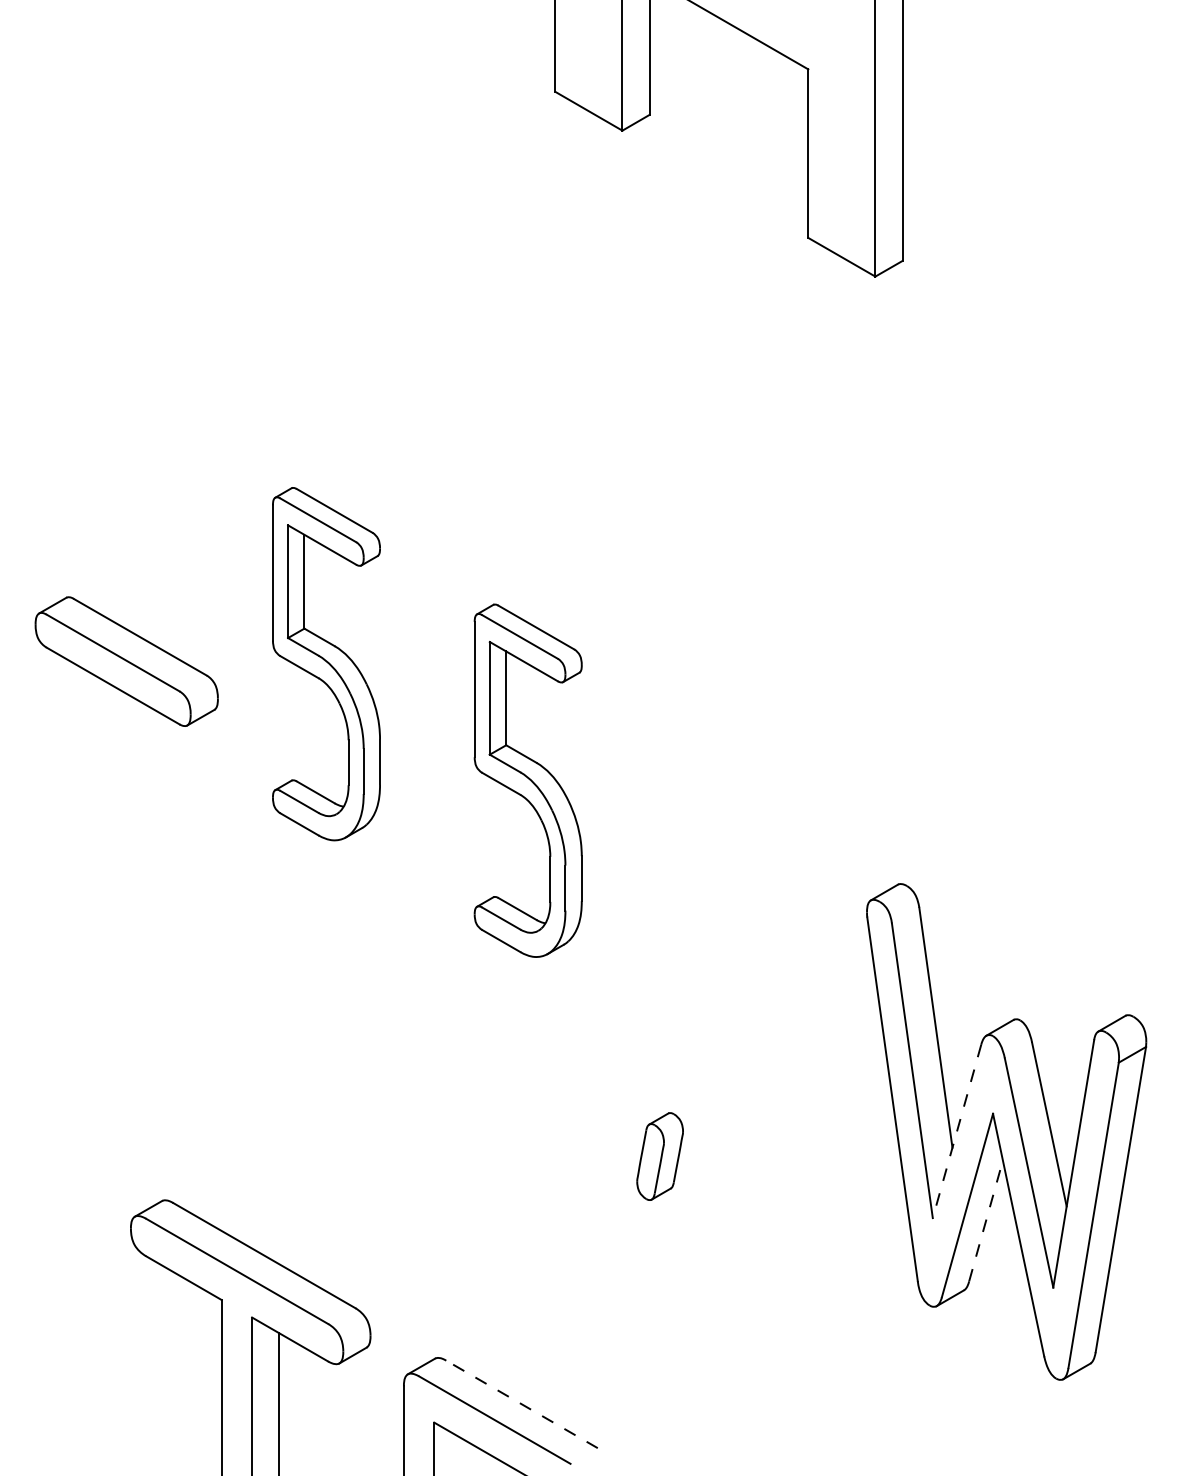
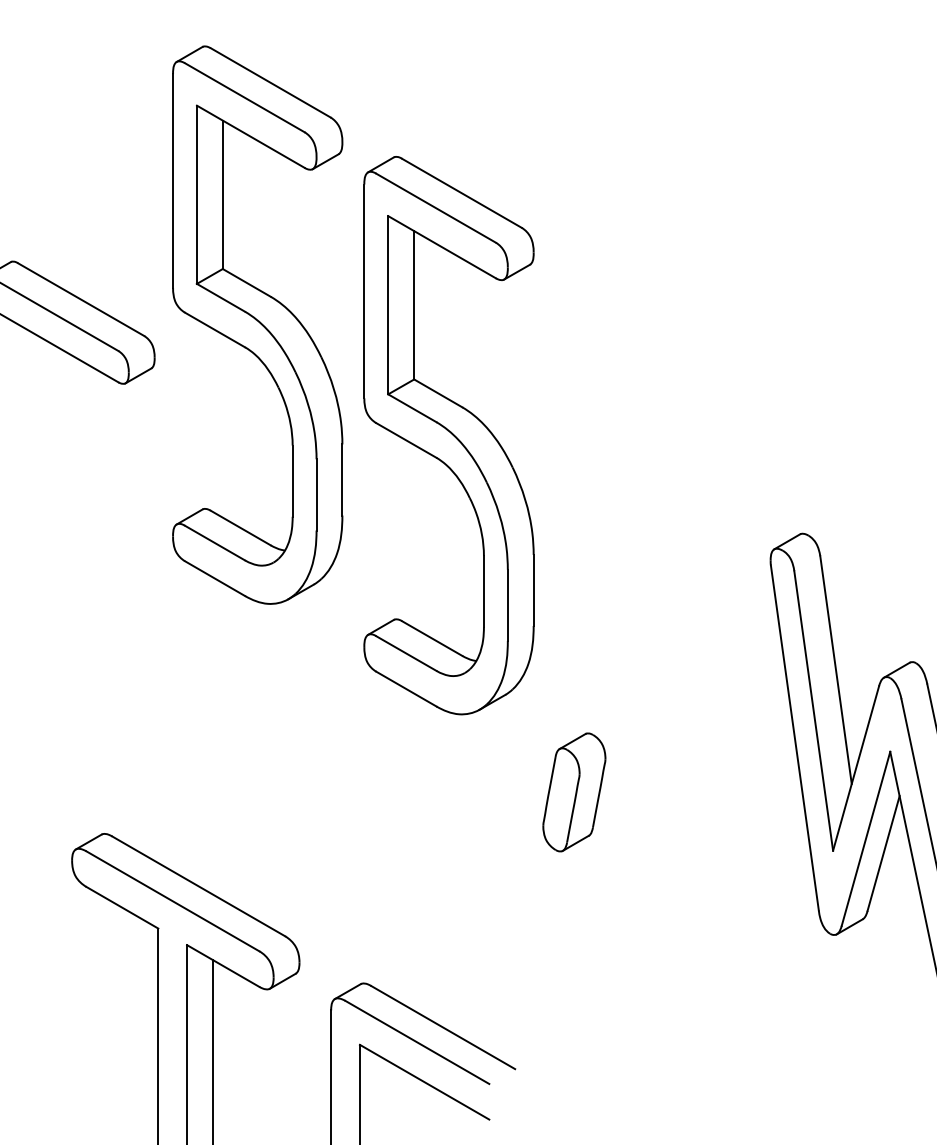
part: (326, 663) -> (257, 324), size x1.67
part: (528, 780) -> (449, 435), size x1.67
line: (957, 1131) -> (856, 768), dashed -> solid
part: (659, 1156) -> (573, 792), size x1.43
line: (986, 1220) -> (884, 853), dashed -> solid
line: (521, 1404) -> (442, 1027), dashed -> solid

